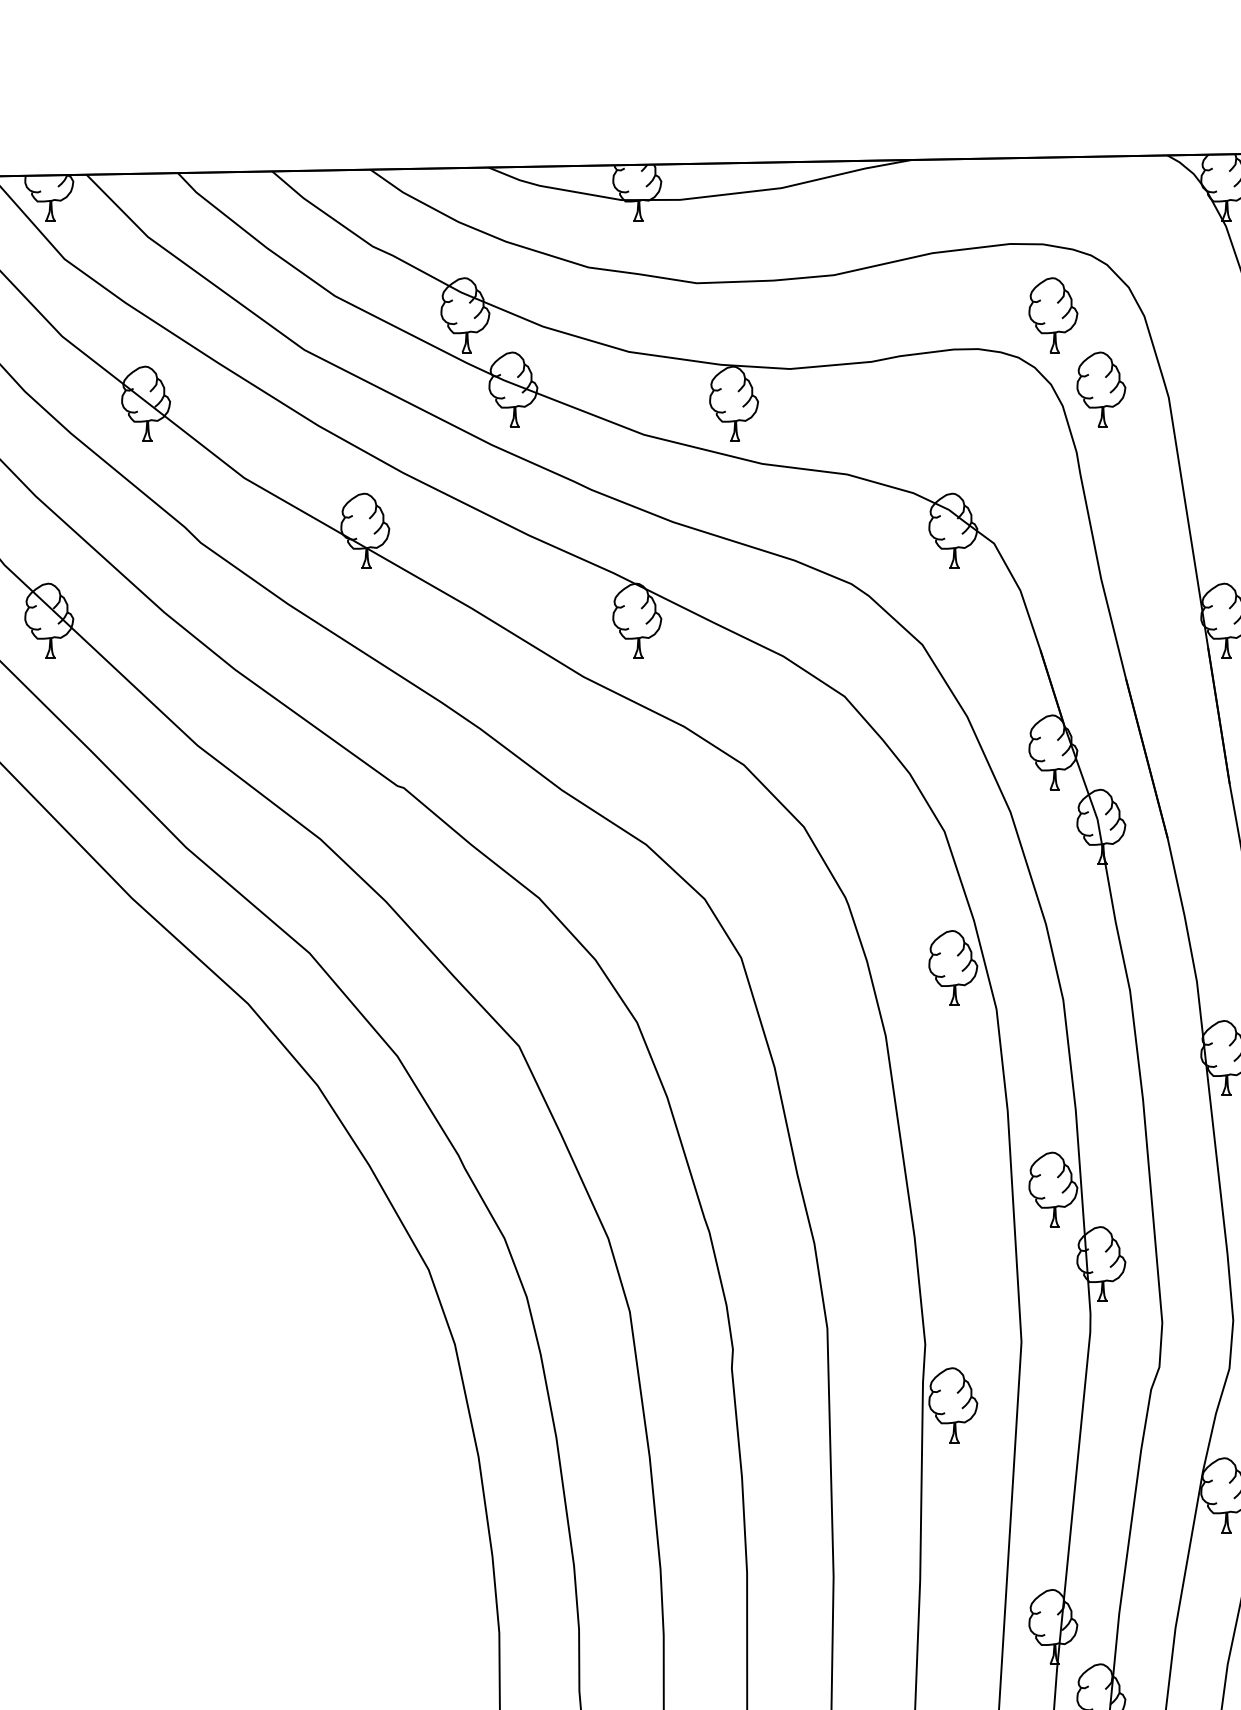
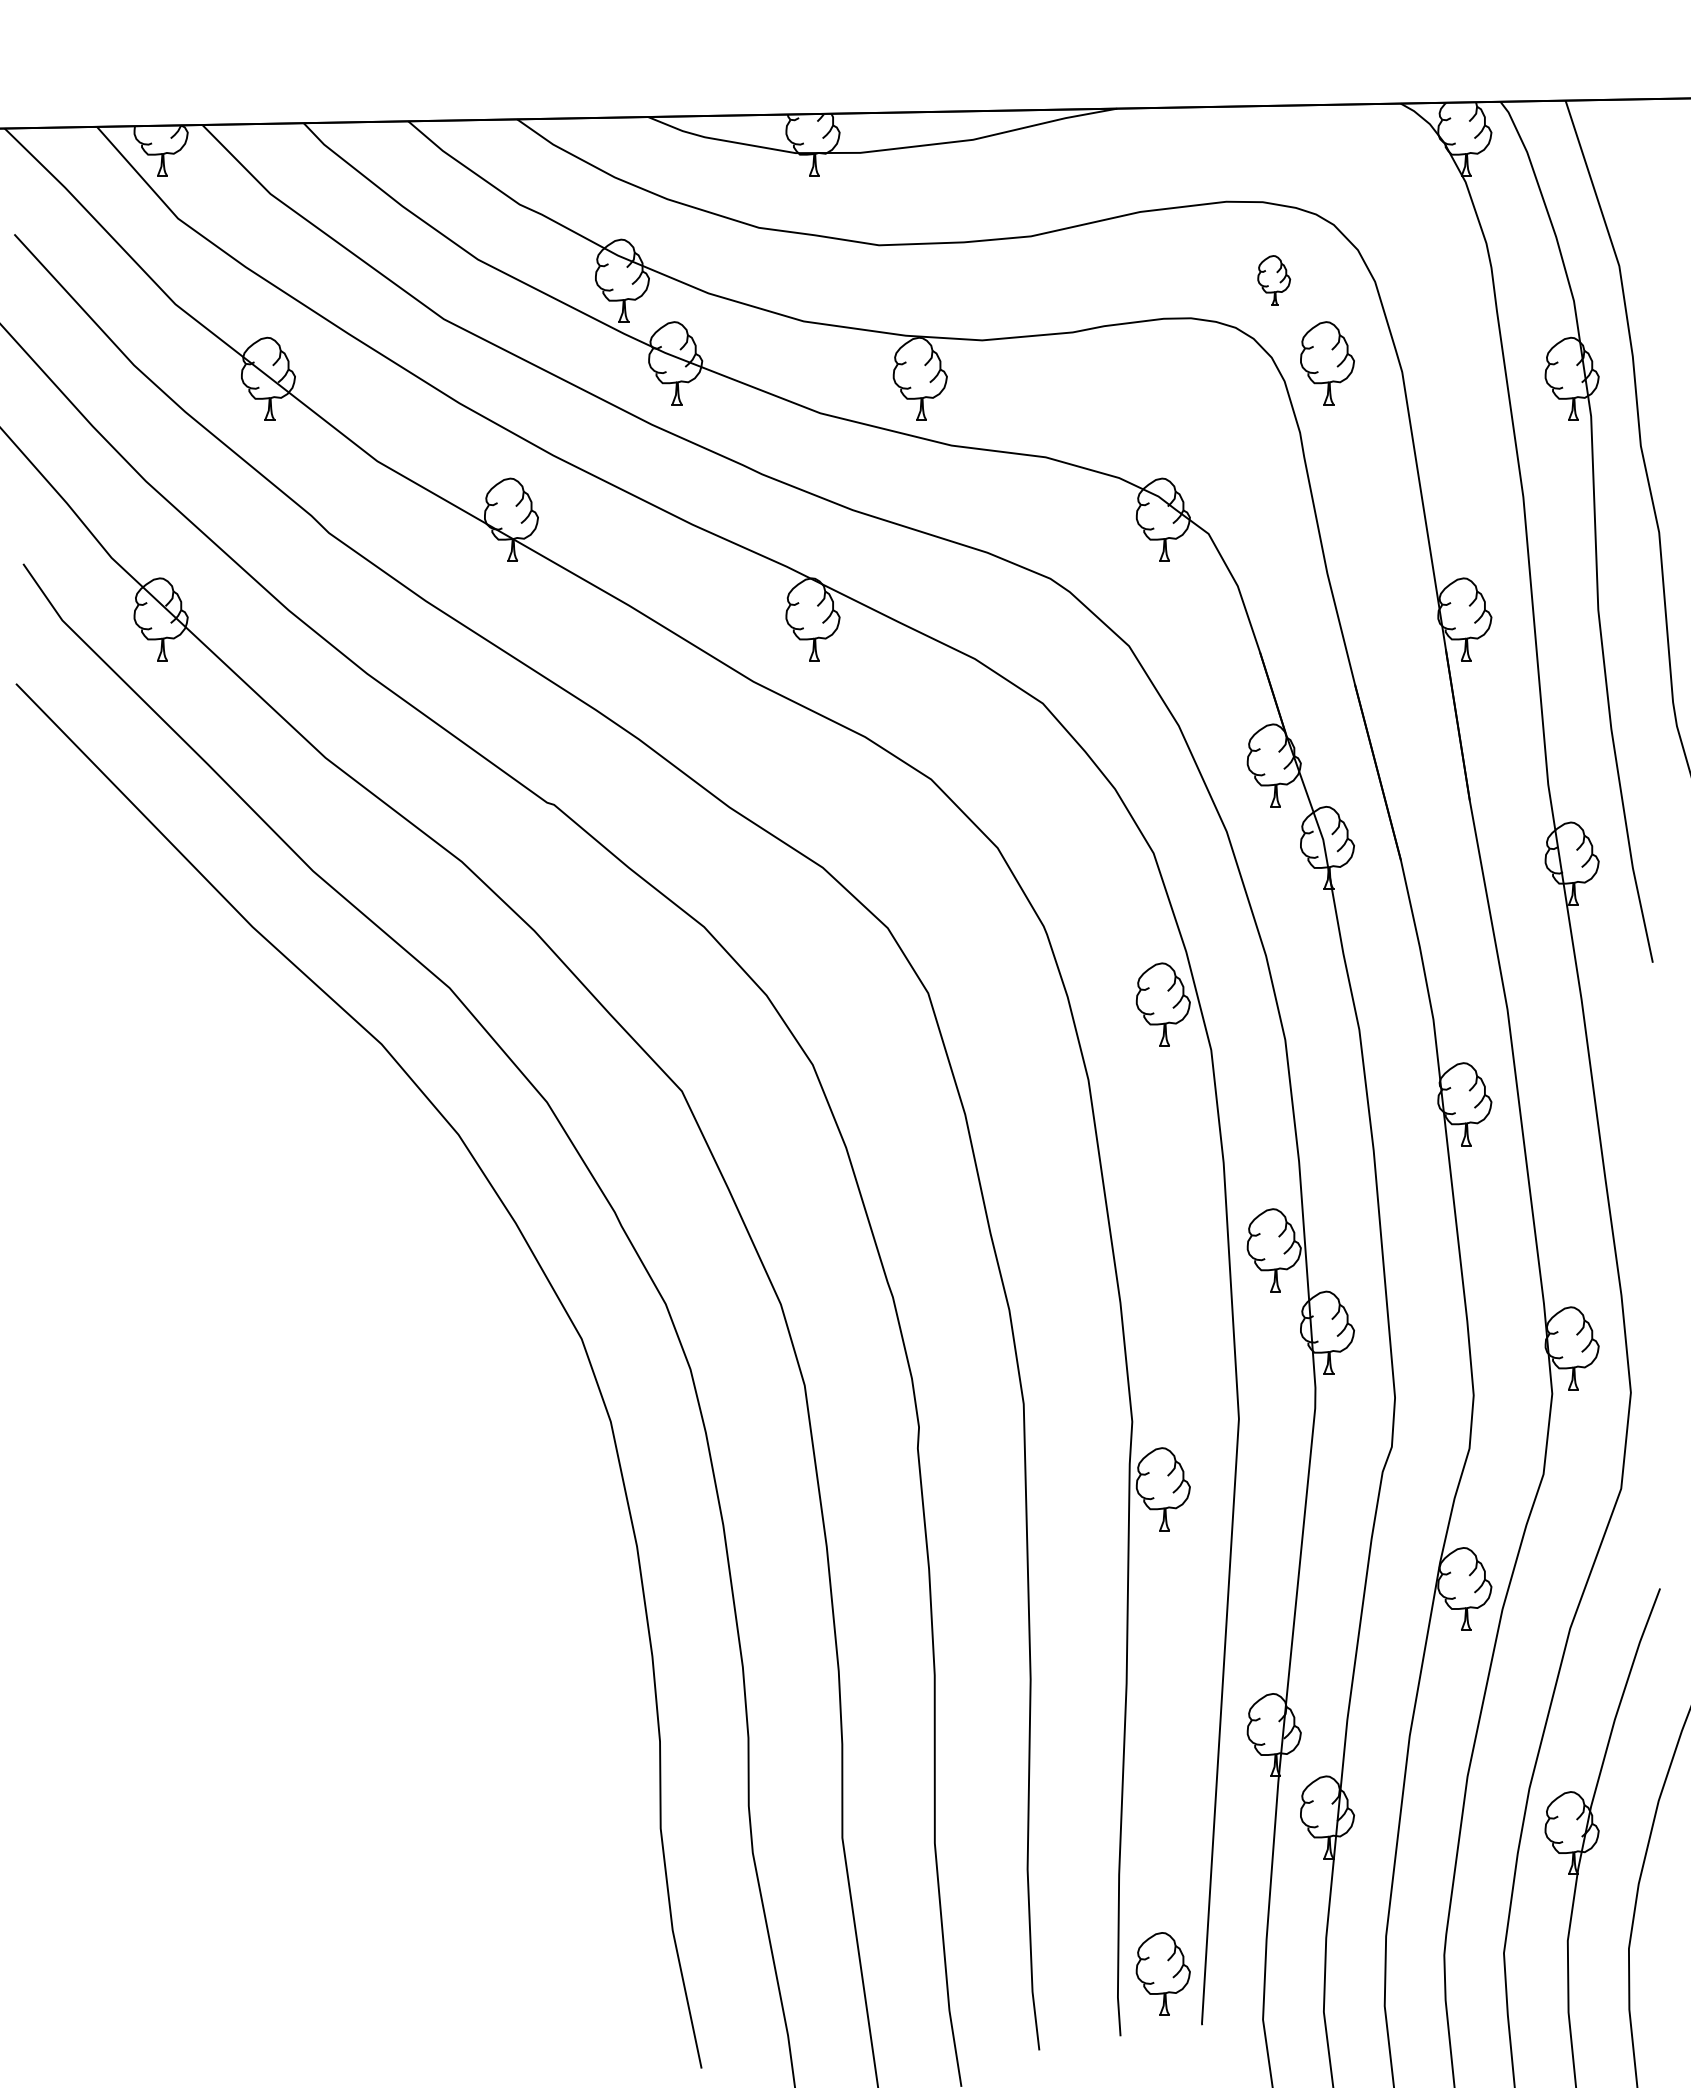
part: (1052, 314) -> (1273, 280), size x0.6

